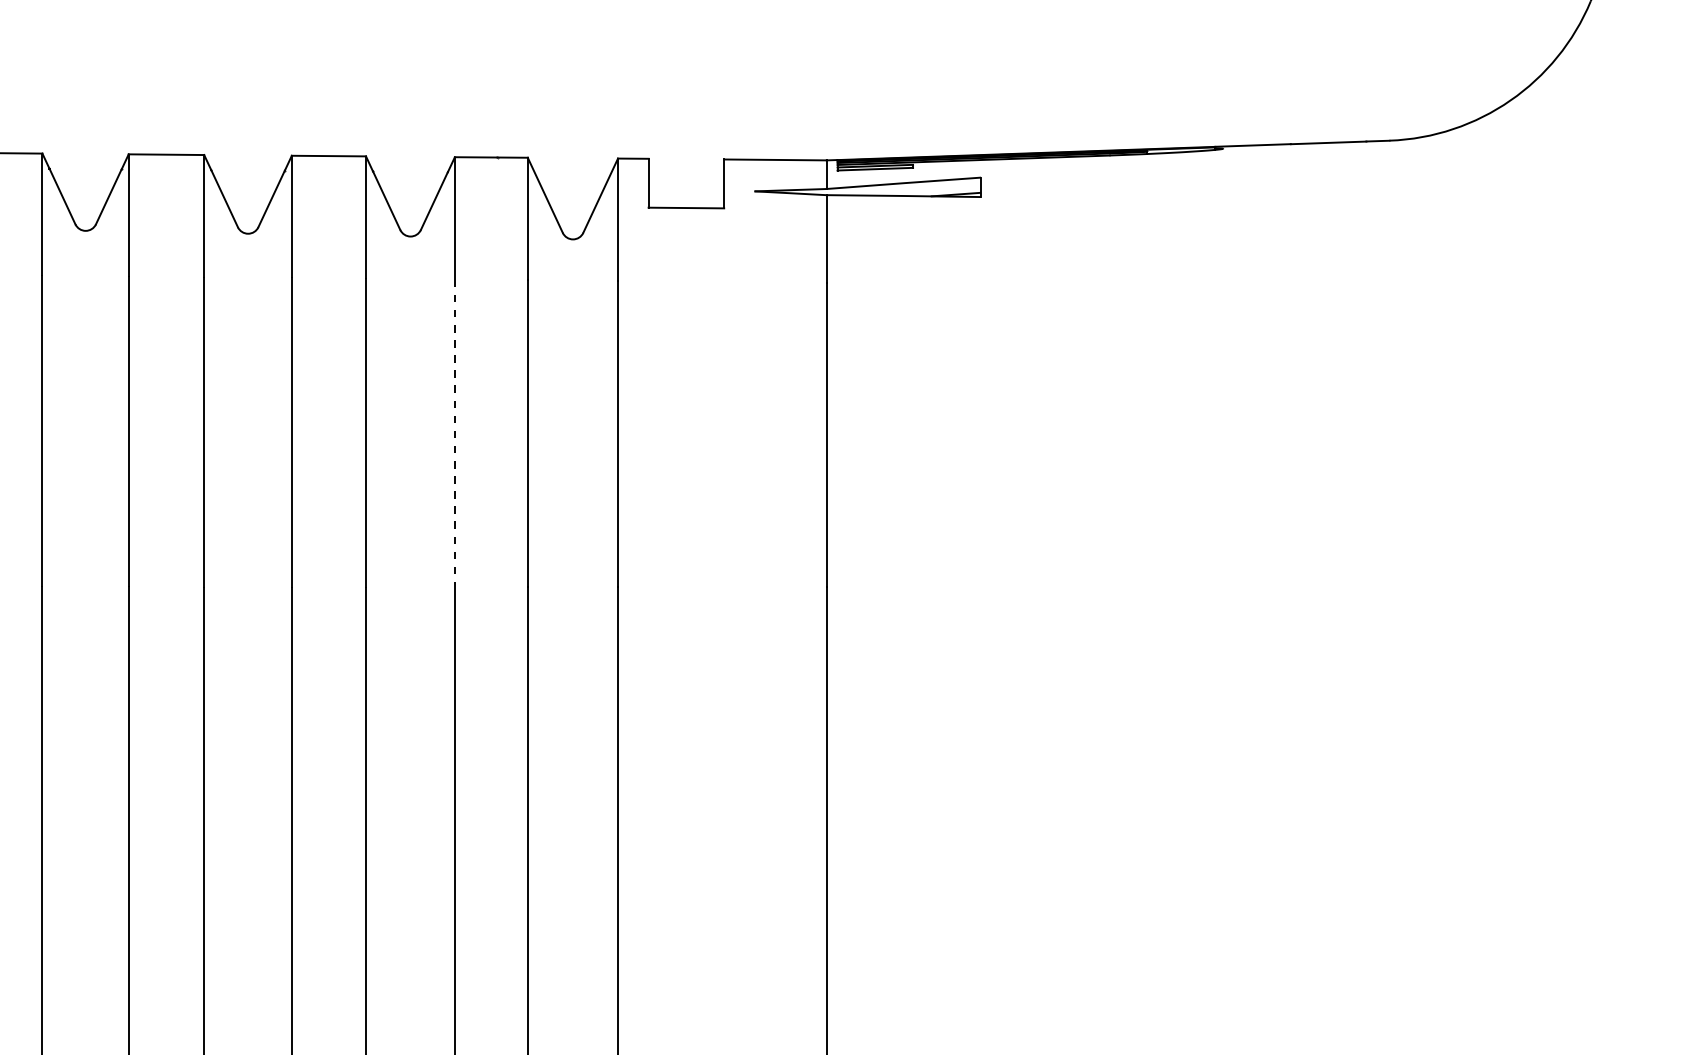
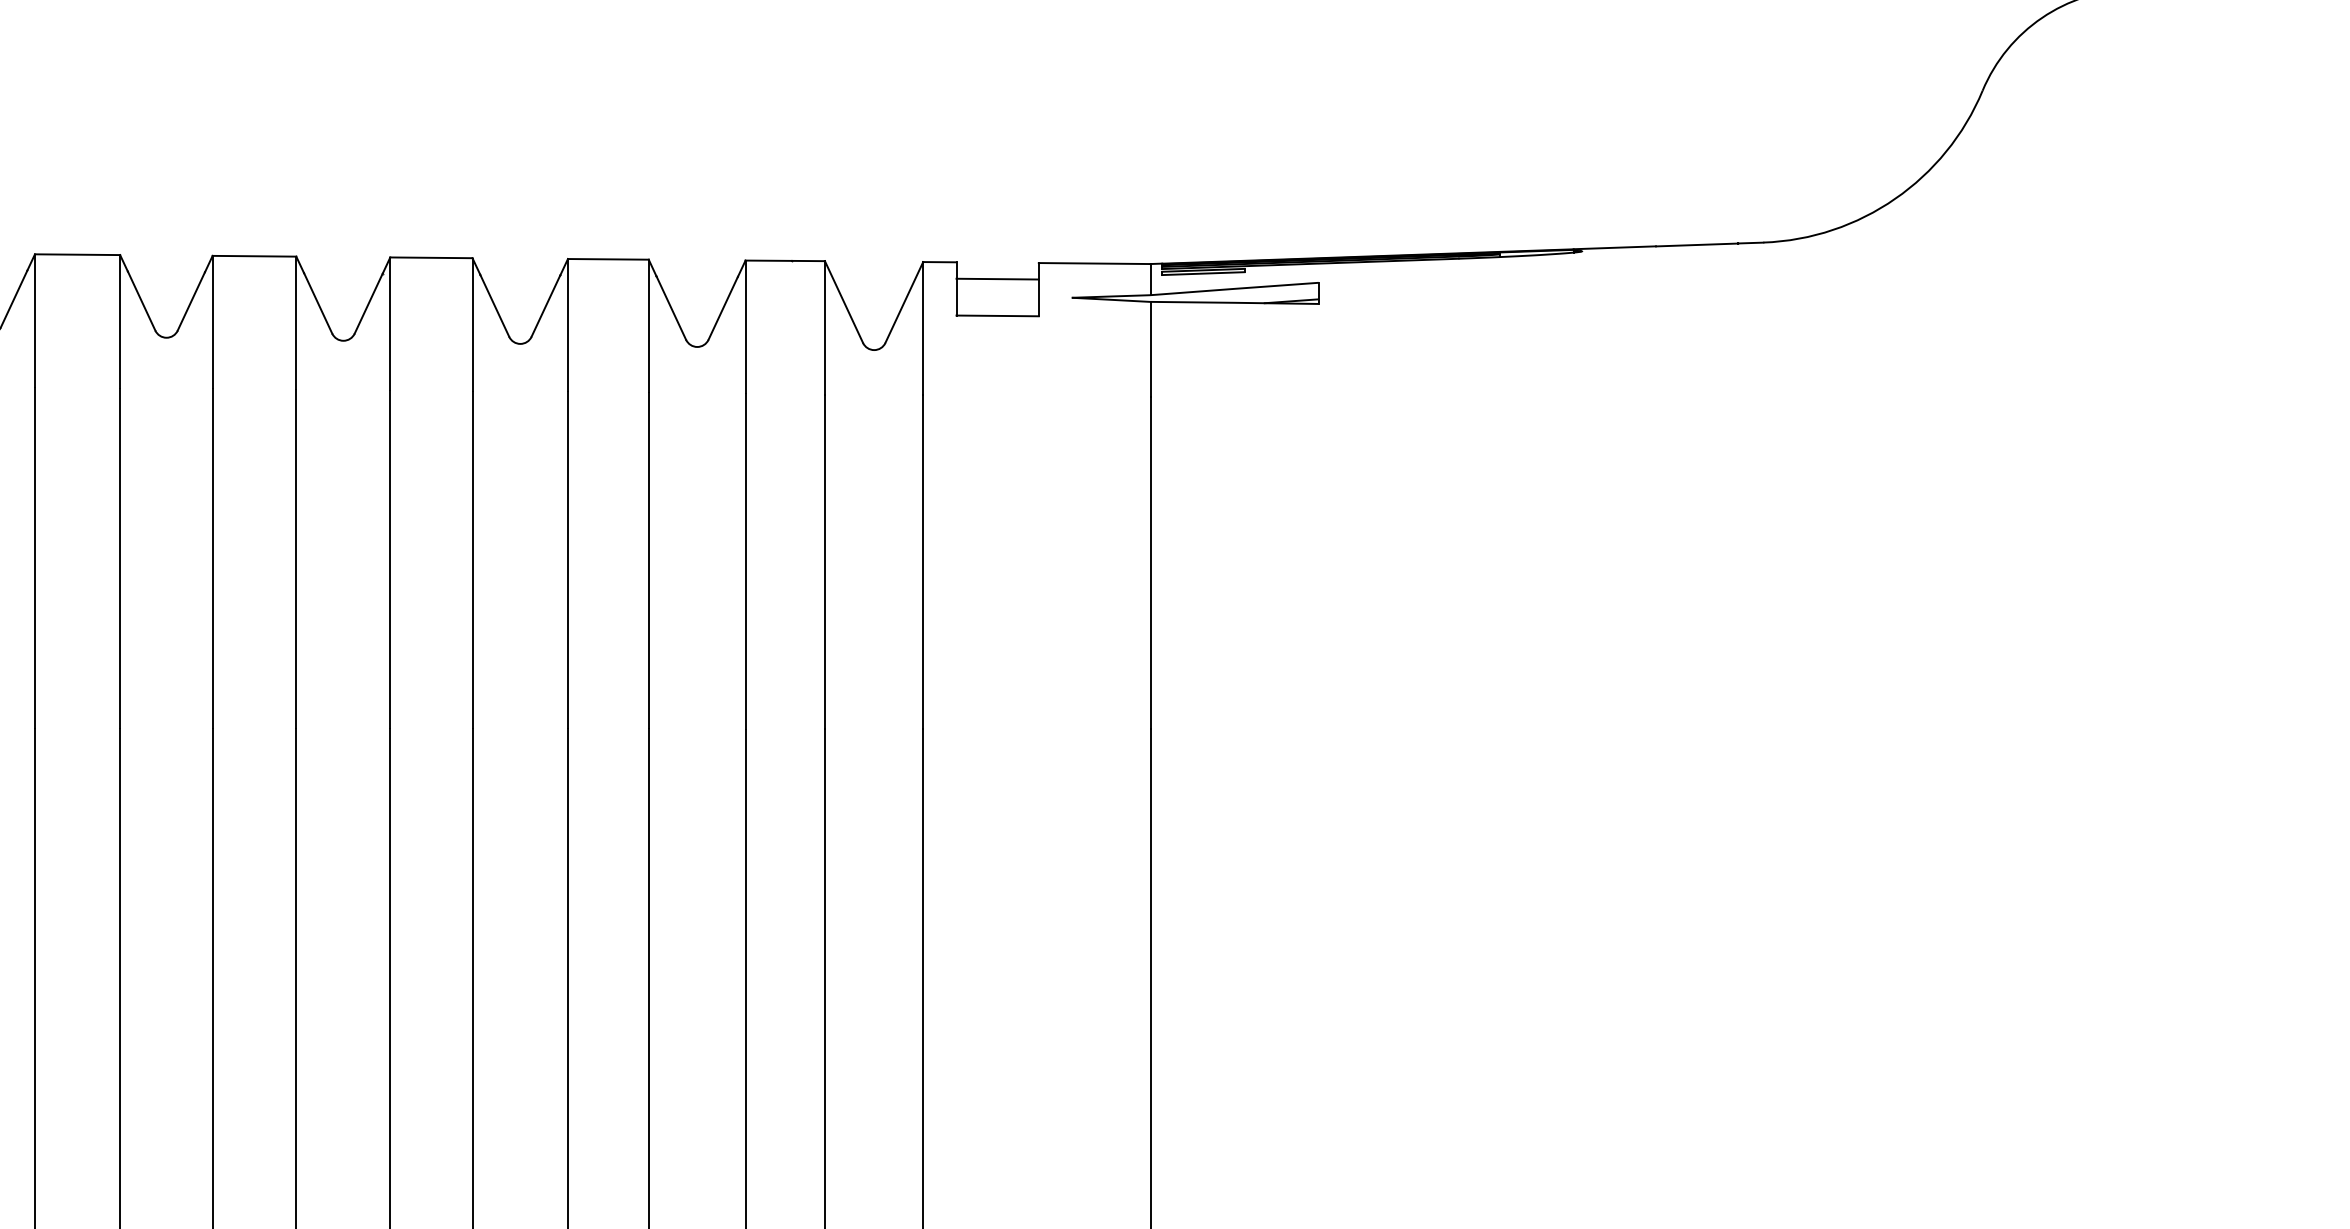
line: (686, 173) -> (997, 278), added
line: (454, 433) -> (745, 561), dashed -> solid

